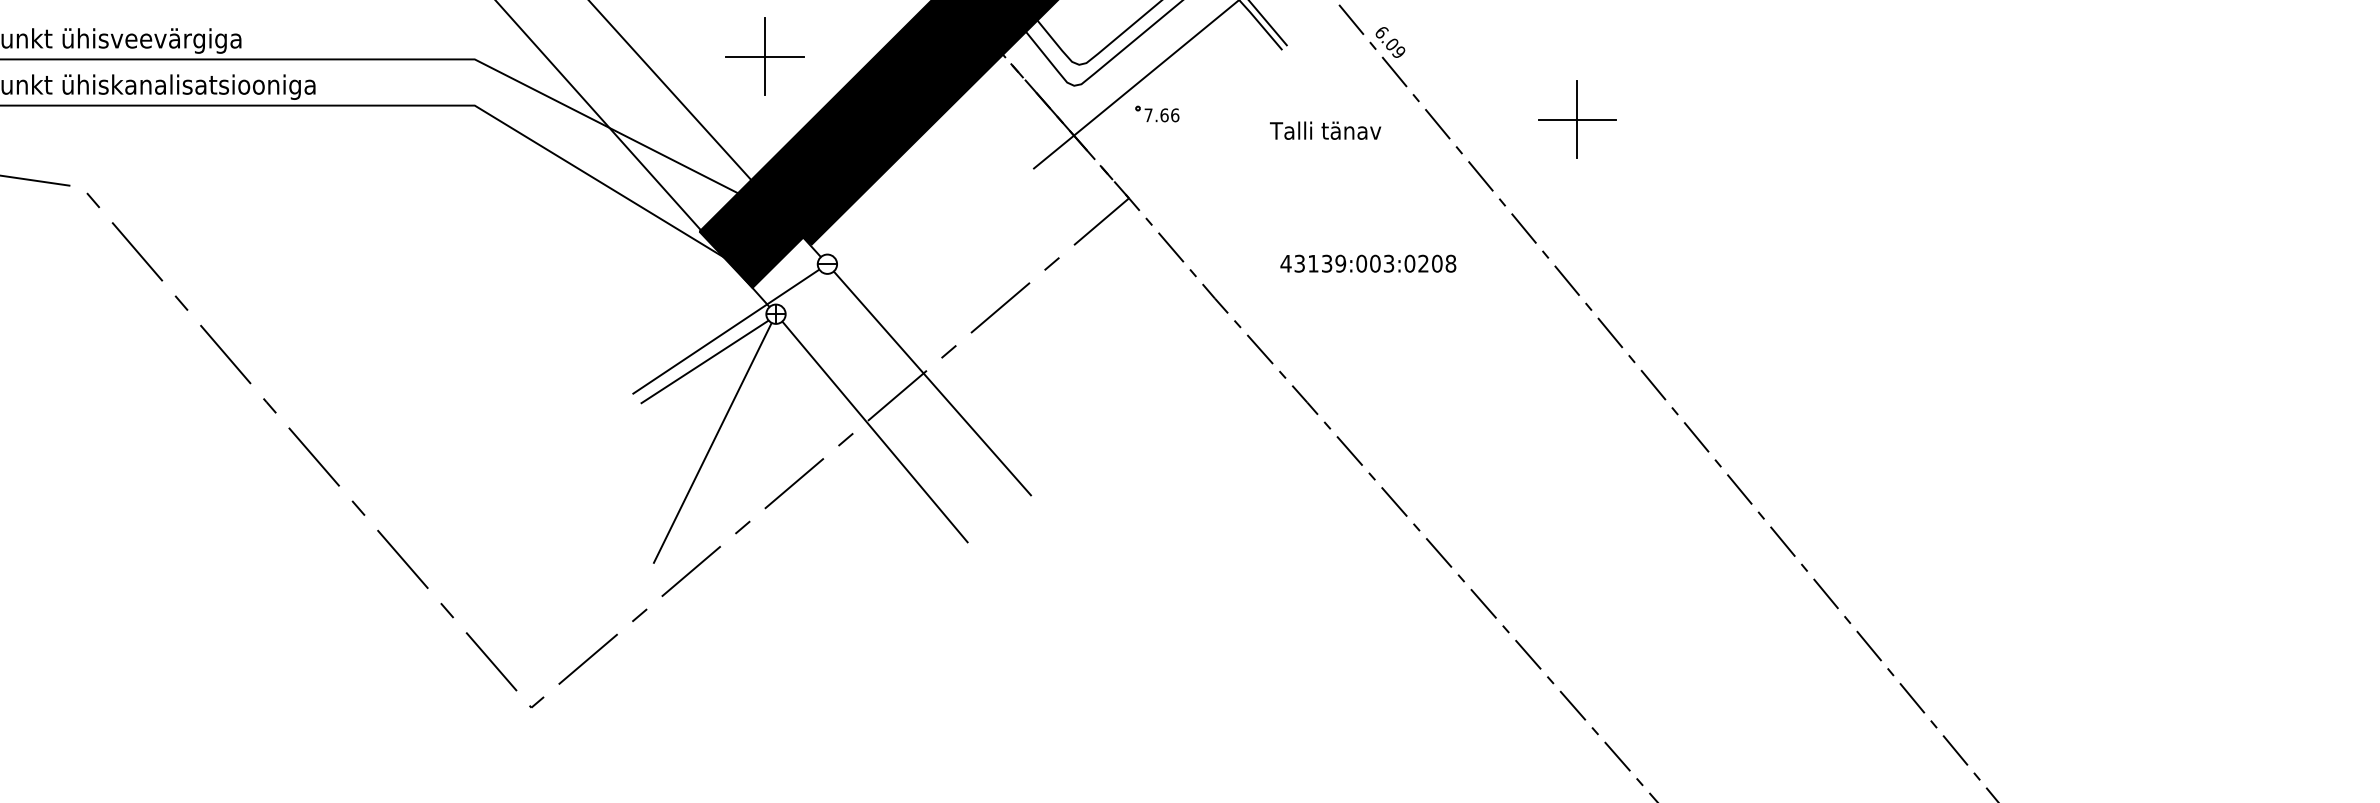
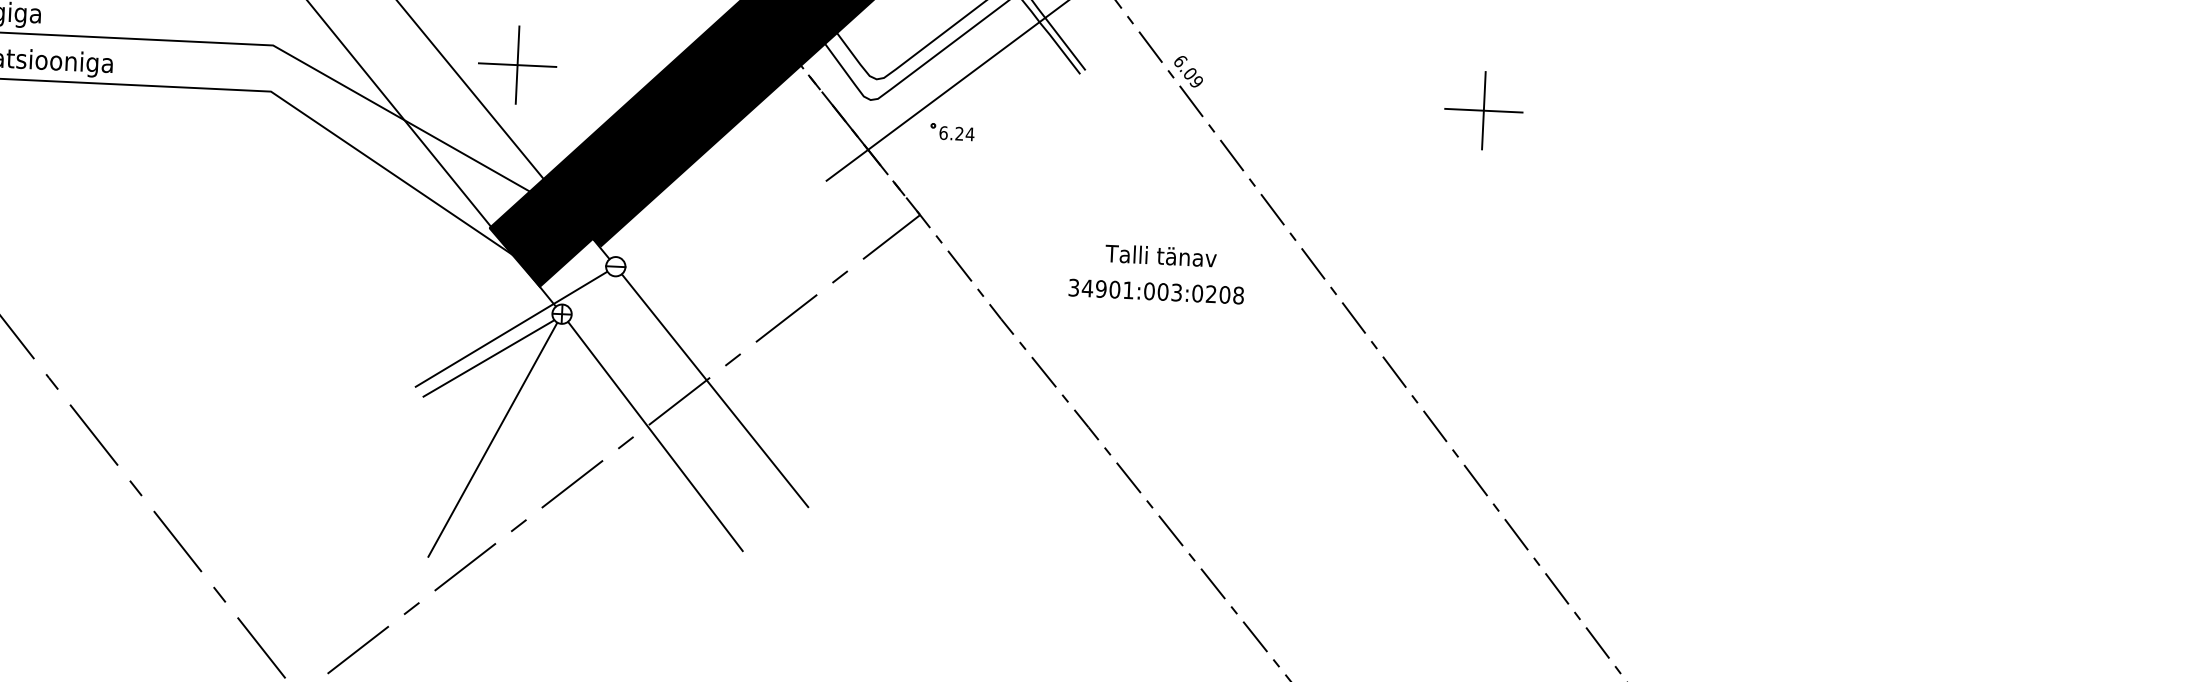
part: (764, 56) -> (517, 65), moved
text: (1161, 115) -> (956, 133), 7.66 -> 6.24
part: (1577, 119) -> (1484, 110), moved
text: (1325, 130) -> (1160, 255), moved
text: (1313, 263) -> (1101, 288), 43139:003:0208 -> 34901:003:0208

